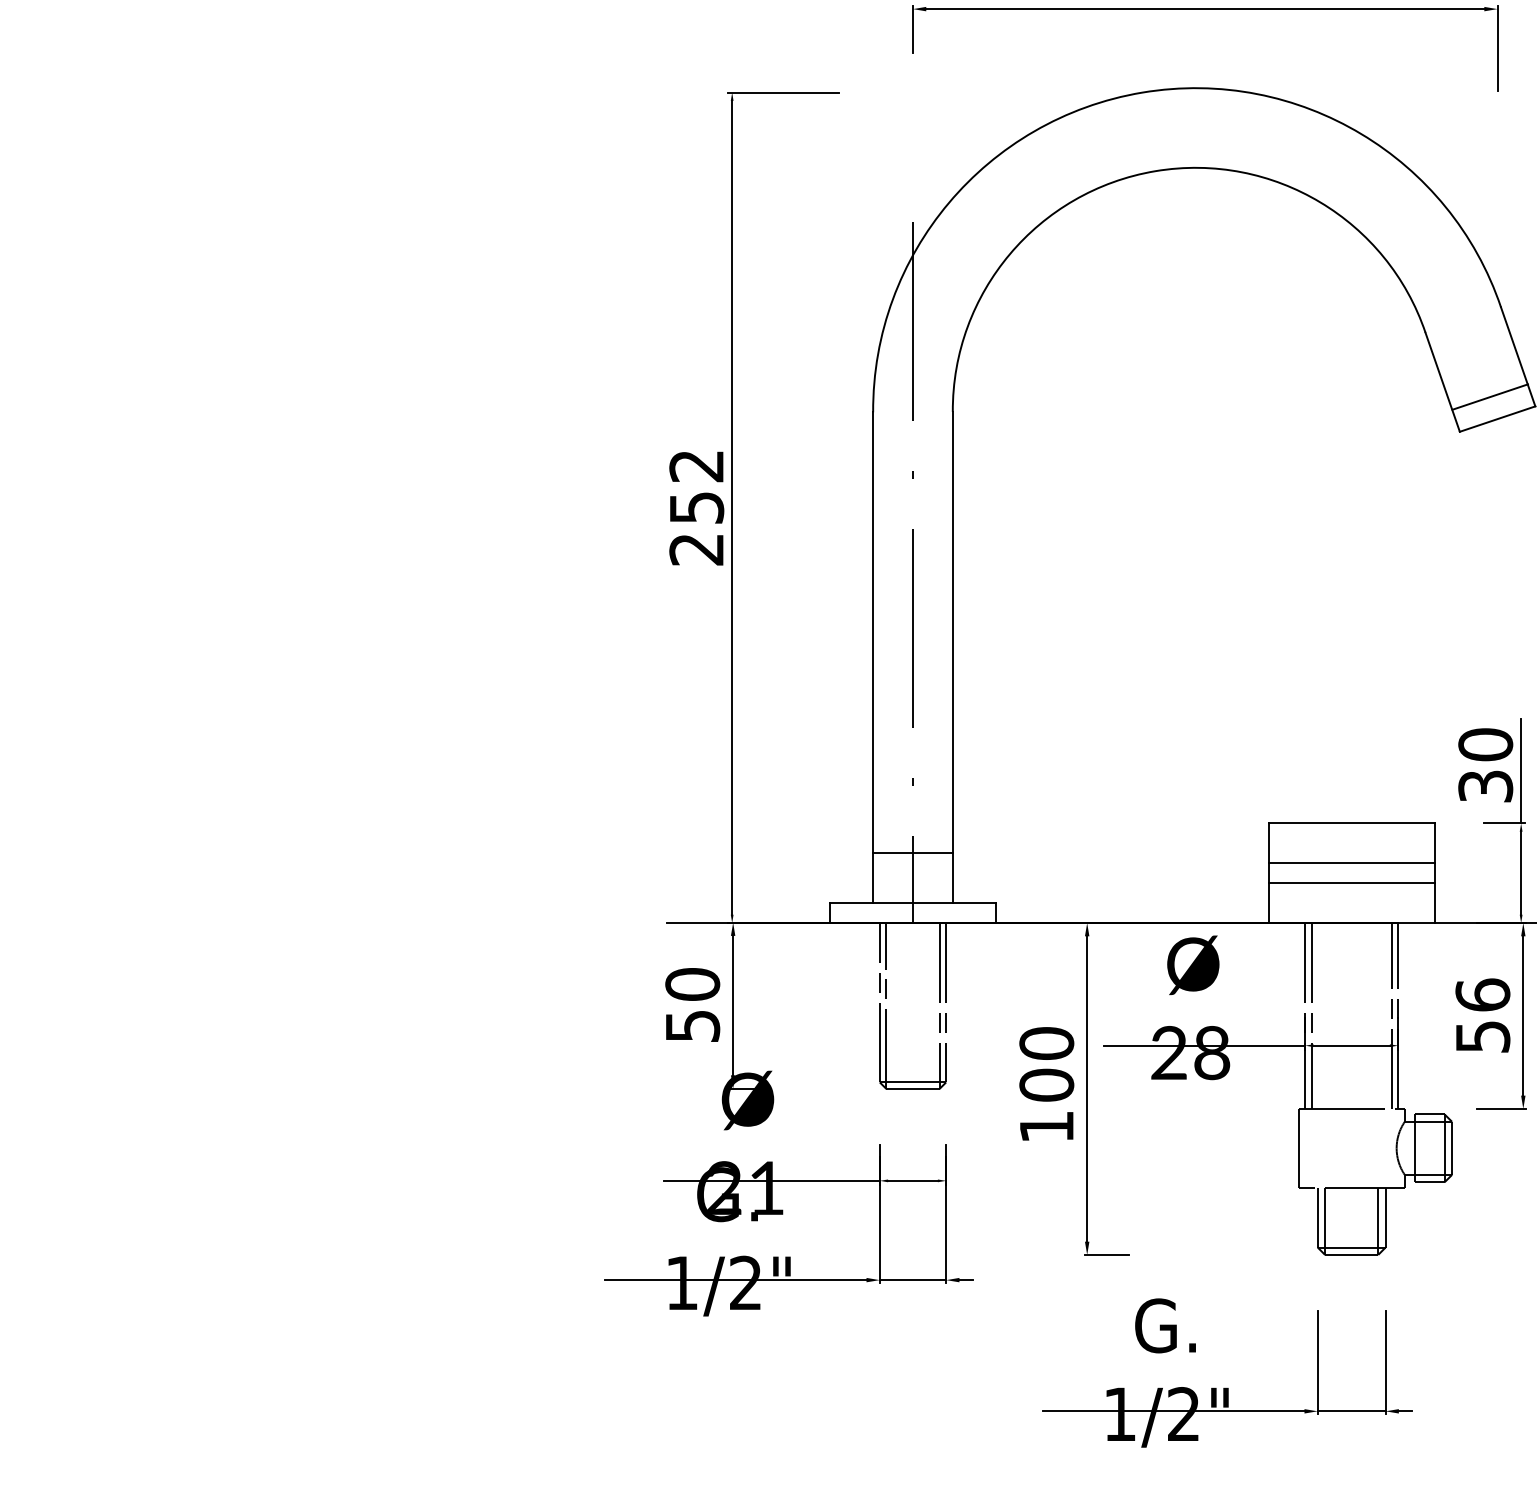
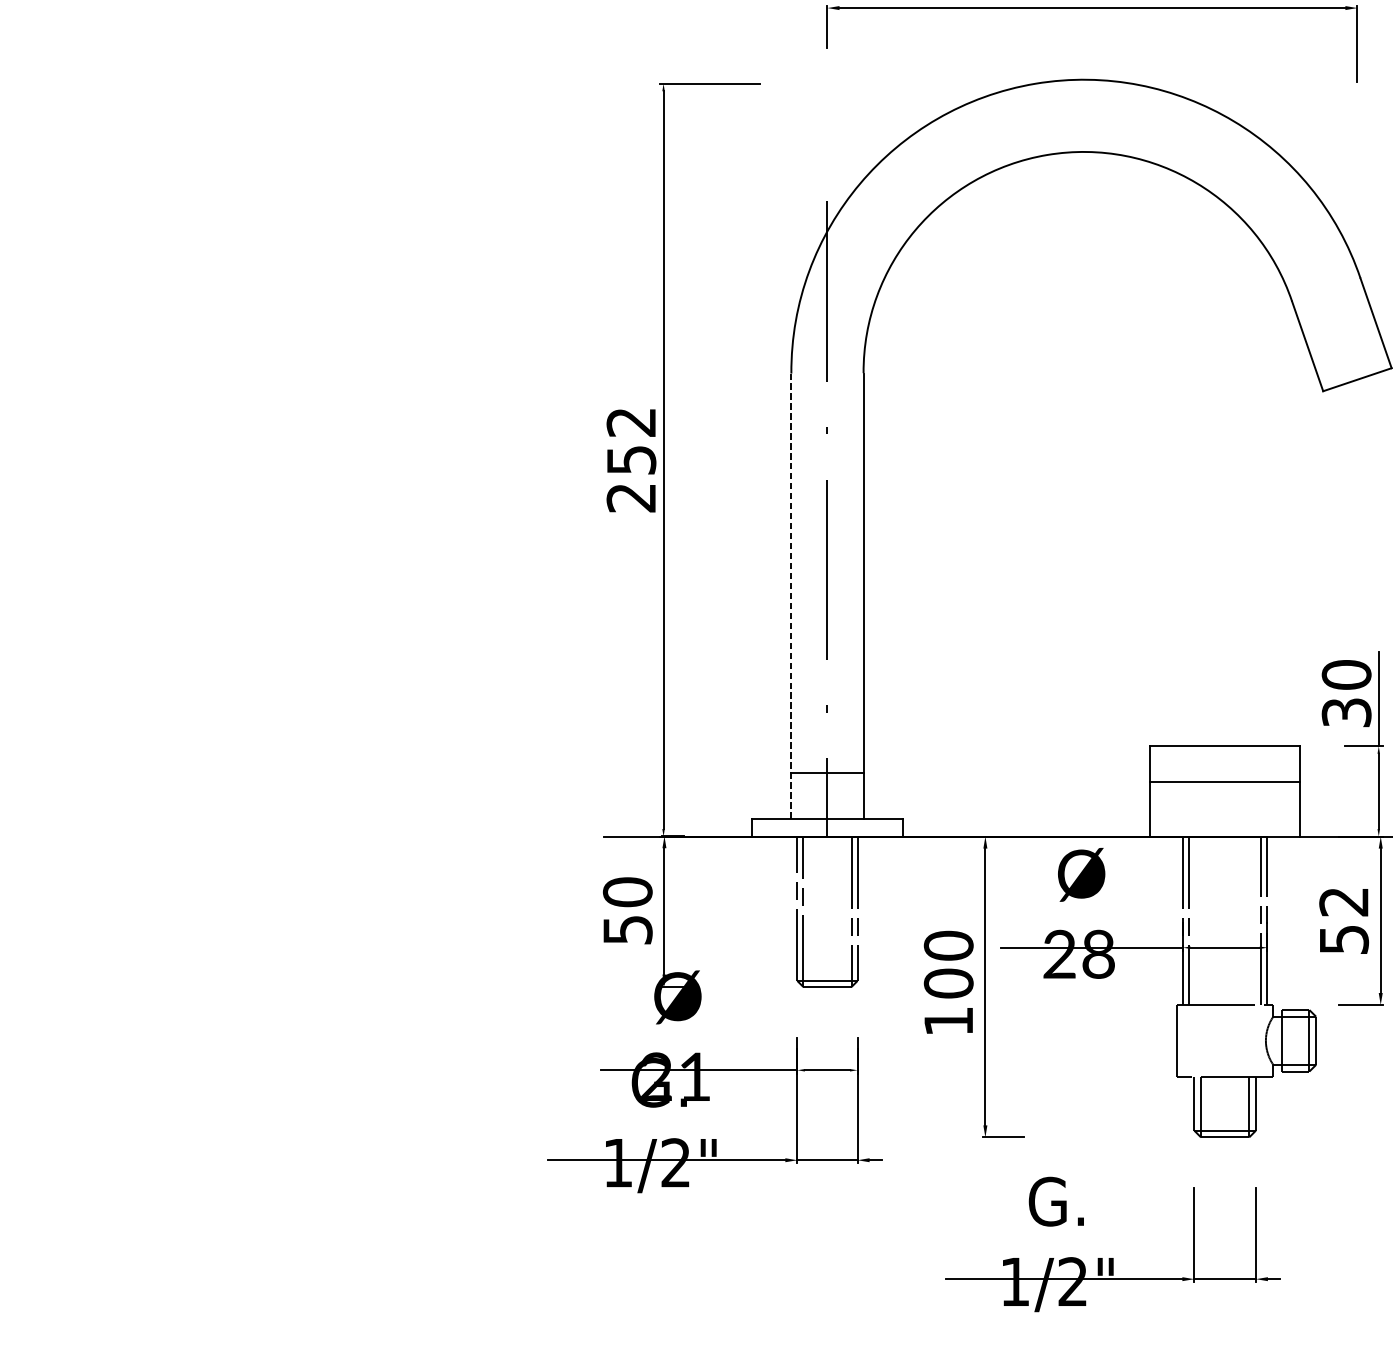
line: (1489, 396) -> (1350, 359), removed
line: (873, 657) -> (791, 595), solid -> dashed
line: (1351, 883) -> (1224, 800), removed
text: (1482, 994) -> (1343, 901), 56 -> 52

